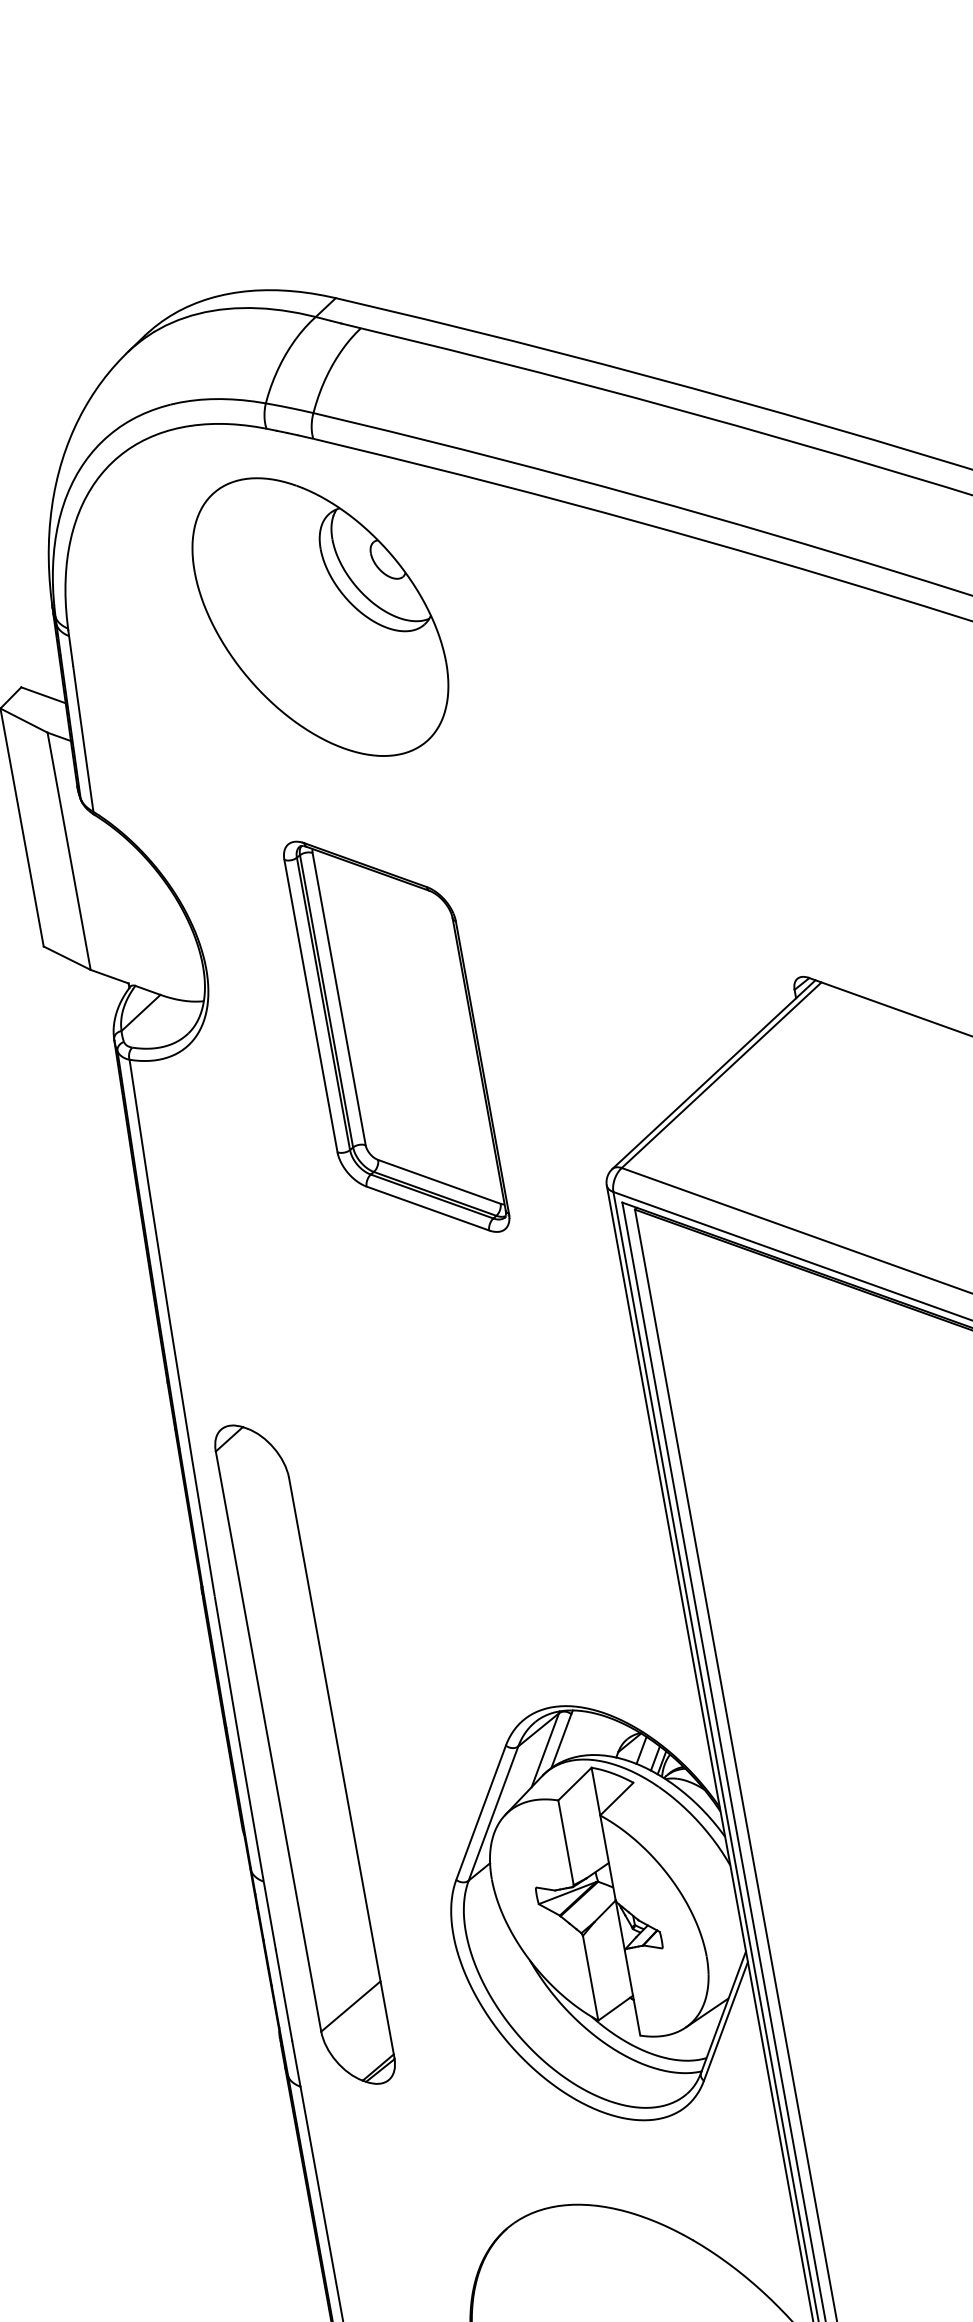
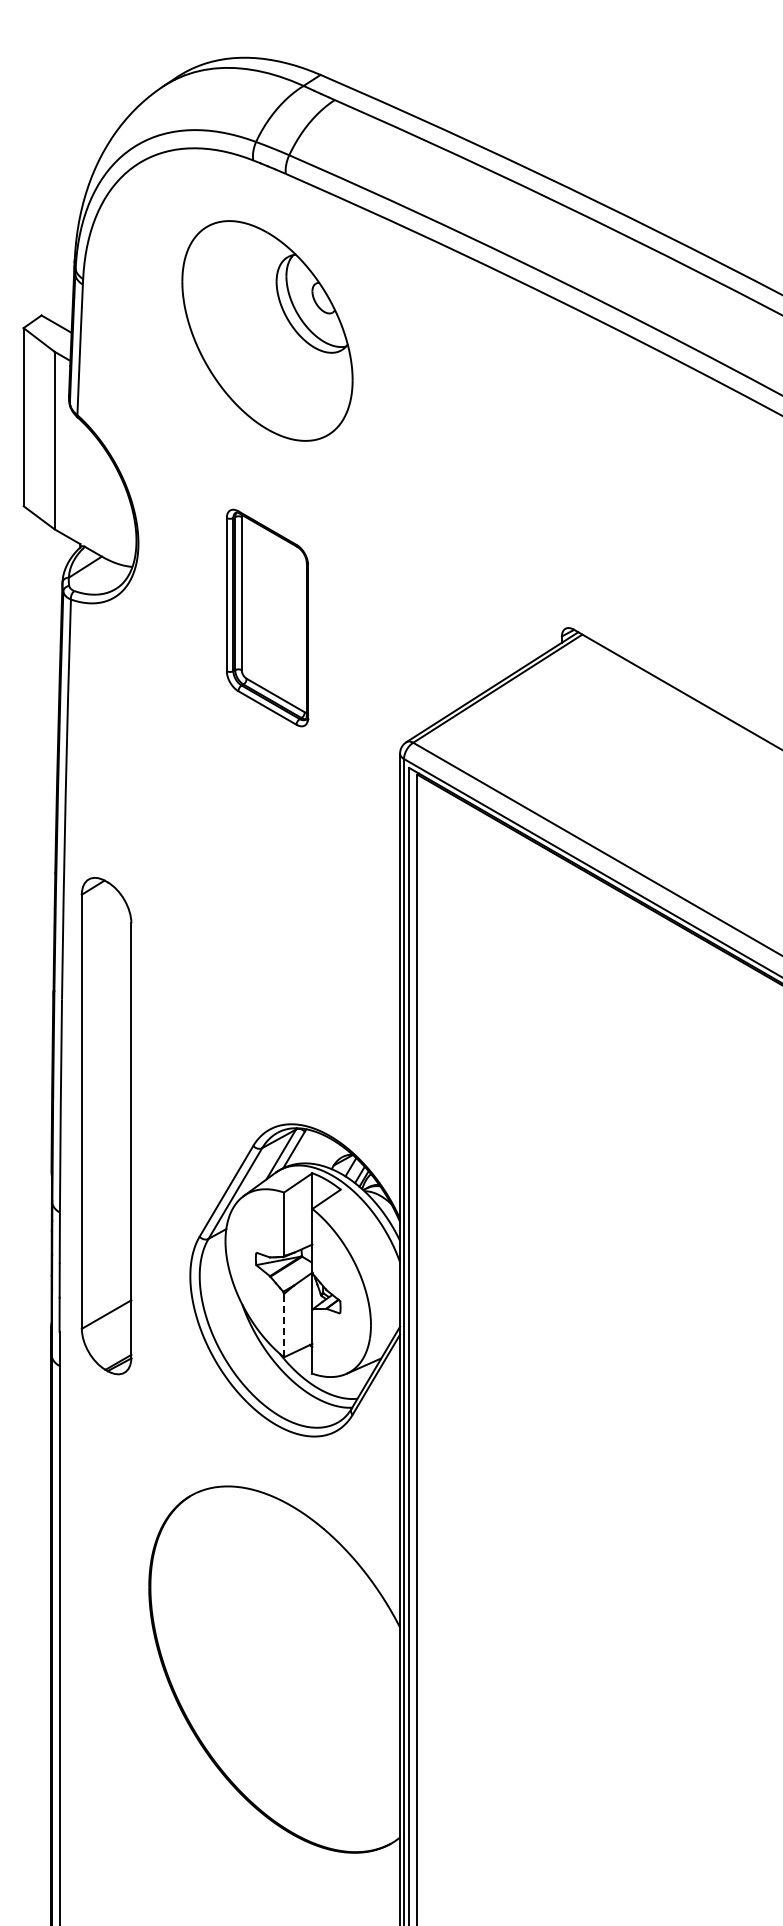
part: (320, 616) -> (267, 330), moved
part: (396, 1036) -> (267, 617), size x0.7
line: (591, 1977) -> (284, 1325), solid -> dashed

